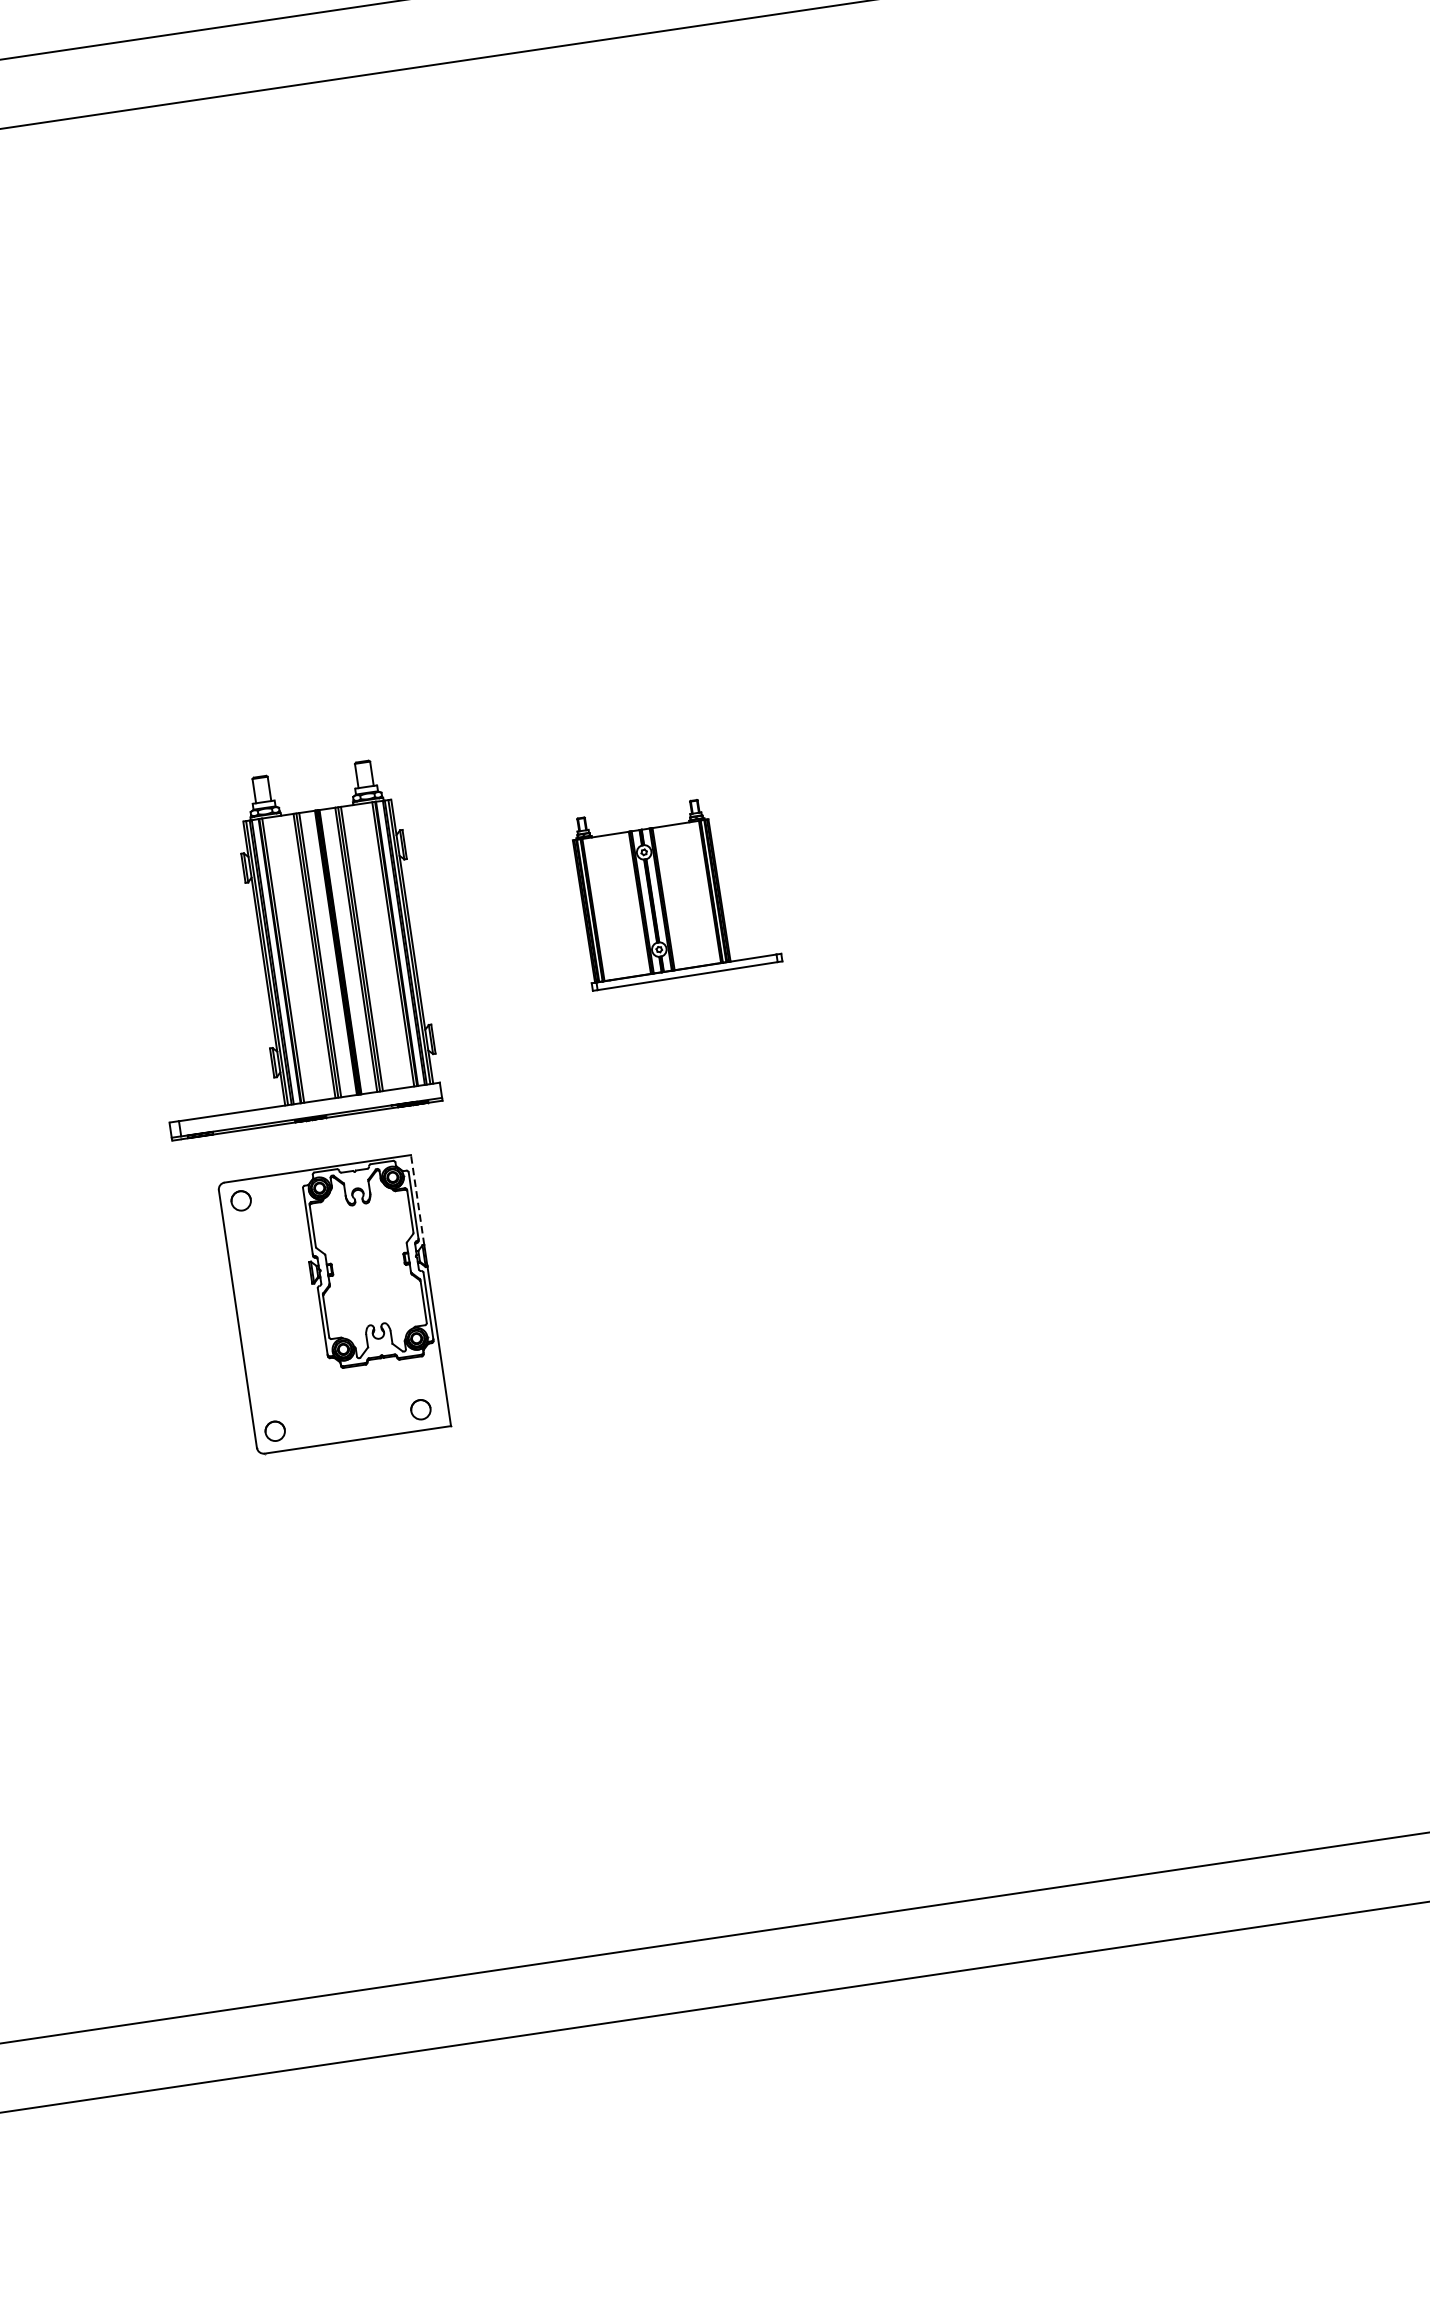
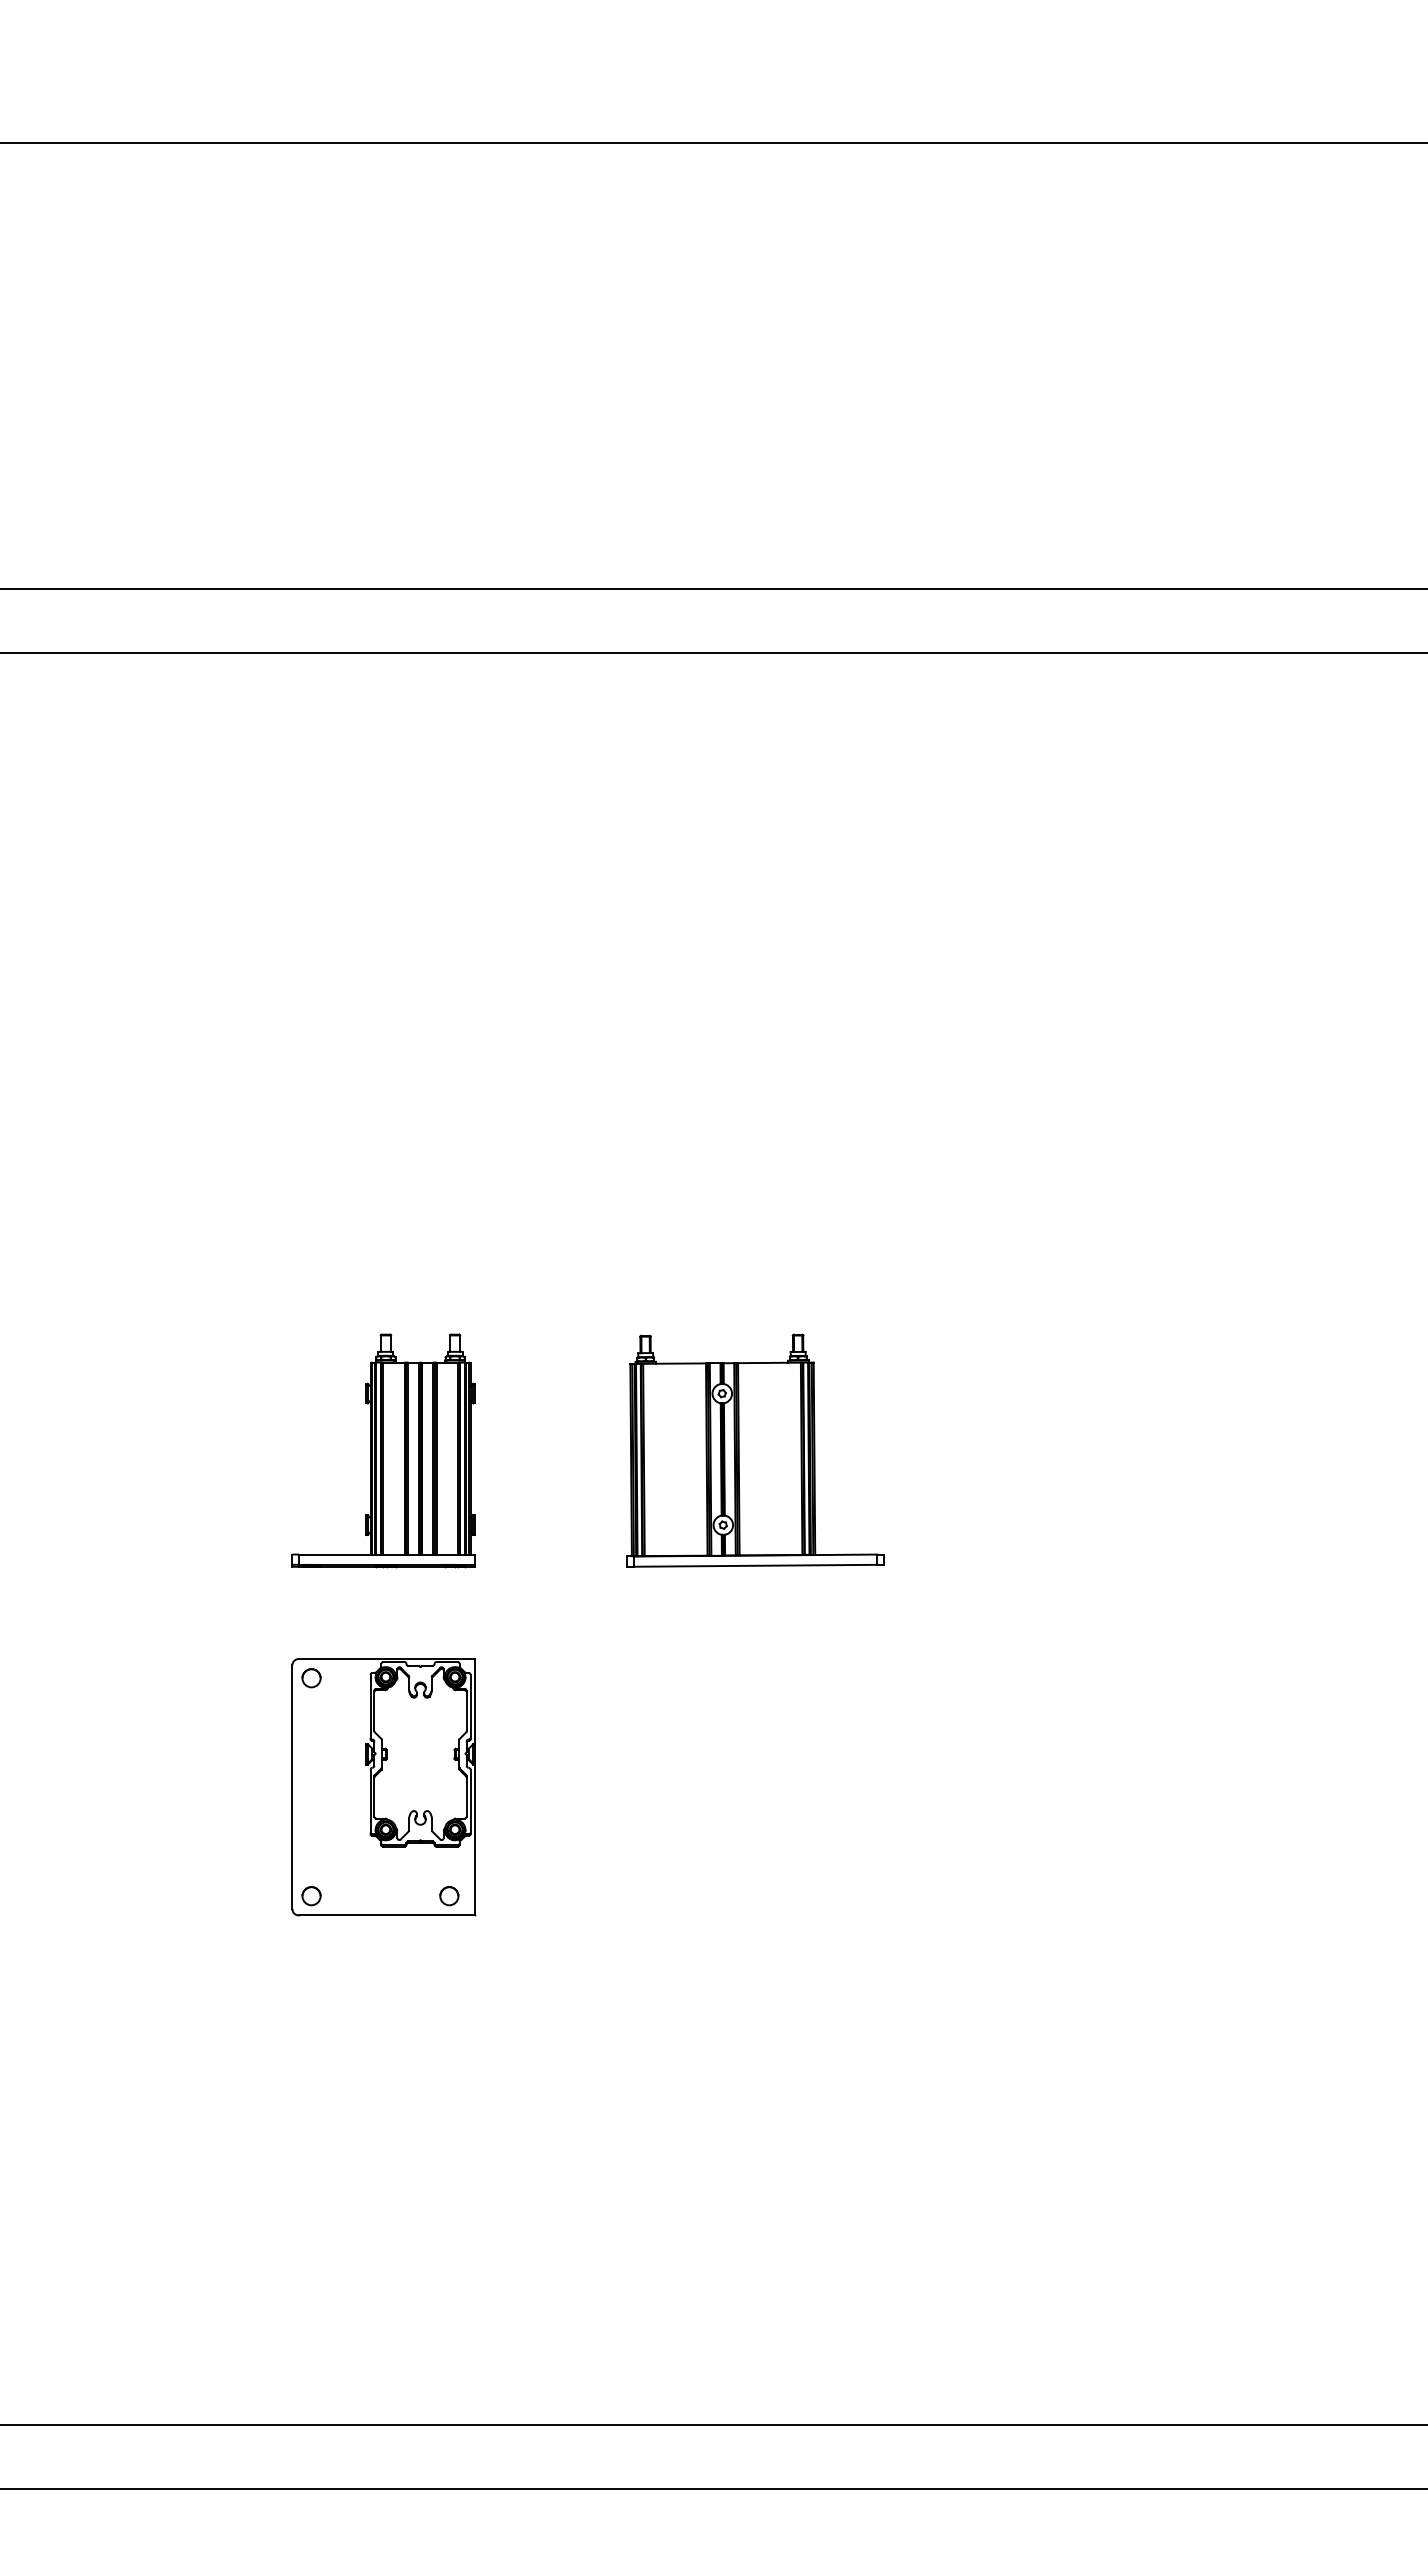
part: (674, 890) -> (755, 1450), size x1.43
part: (281, 948) -> (383, 1450), size x0.71
line: (418, 1199) -> (475, 1701), dashed -> solid

